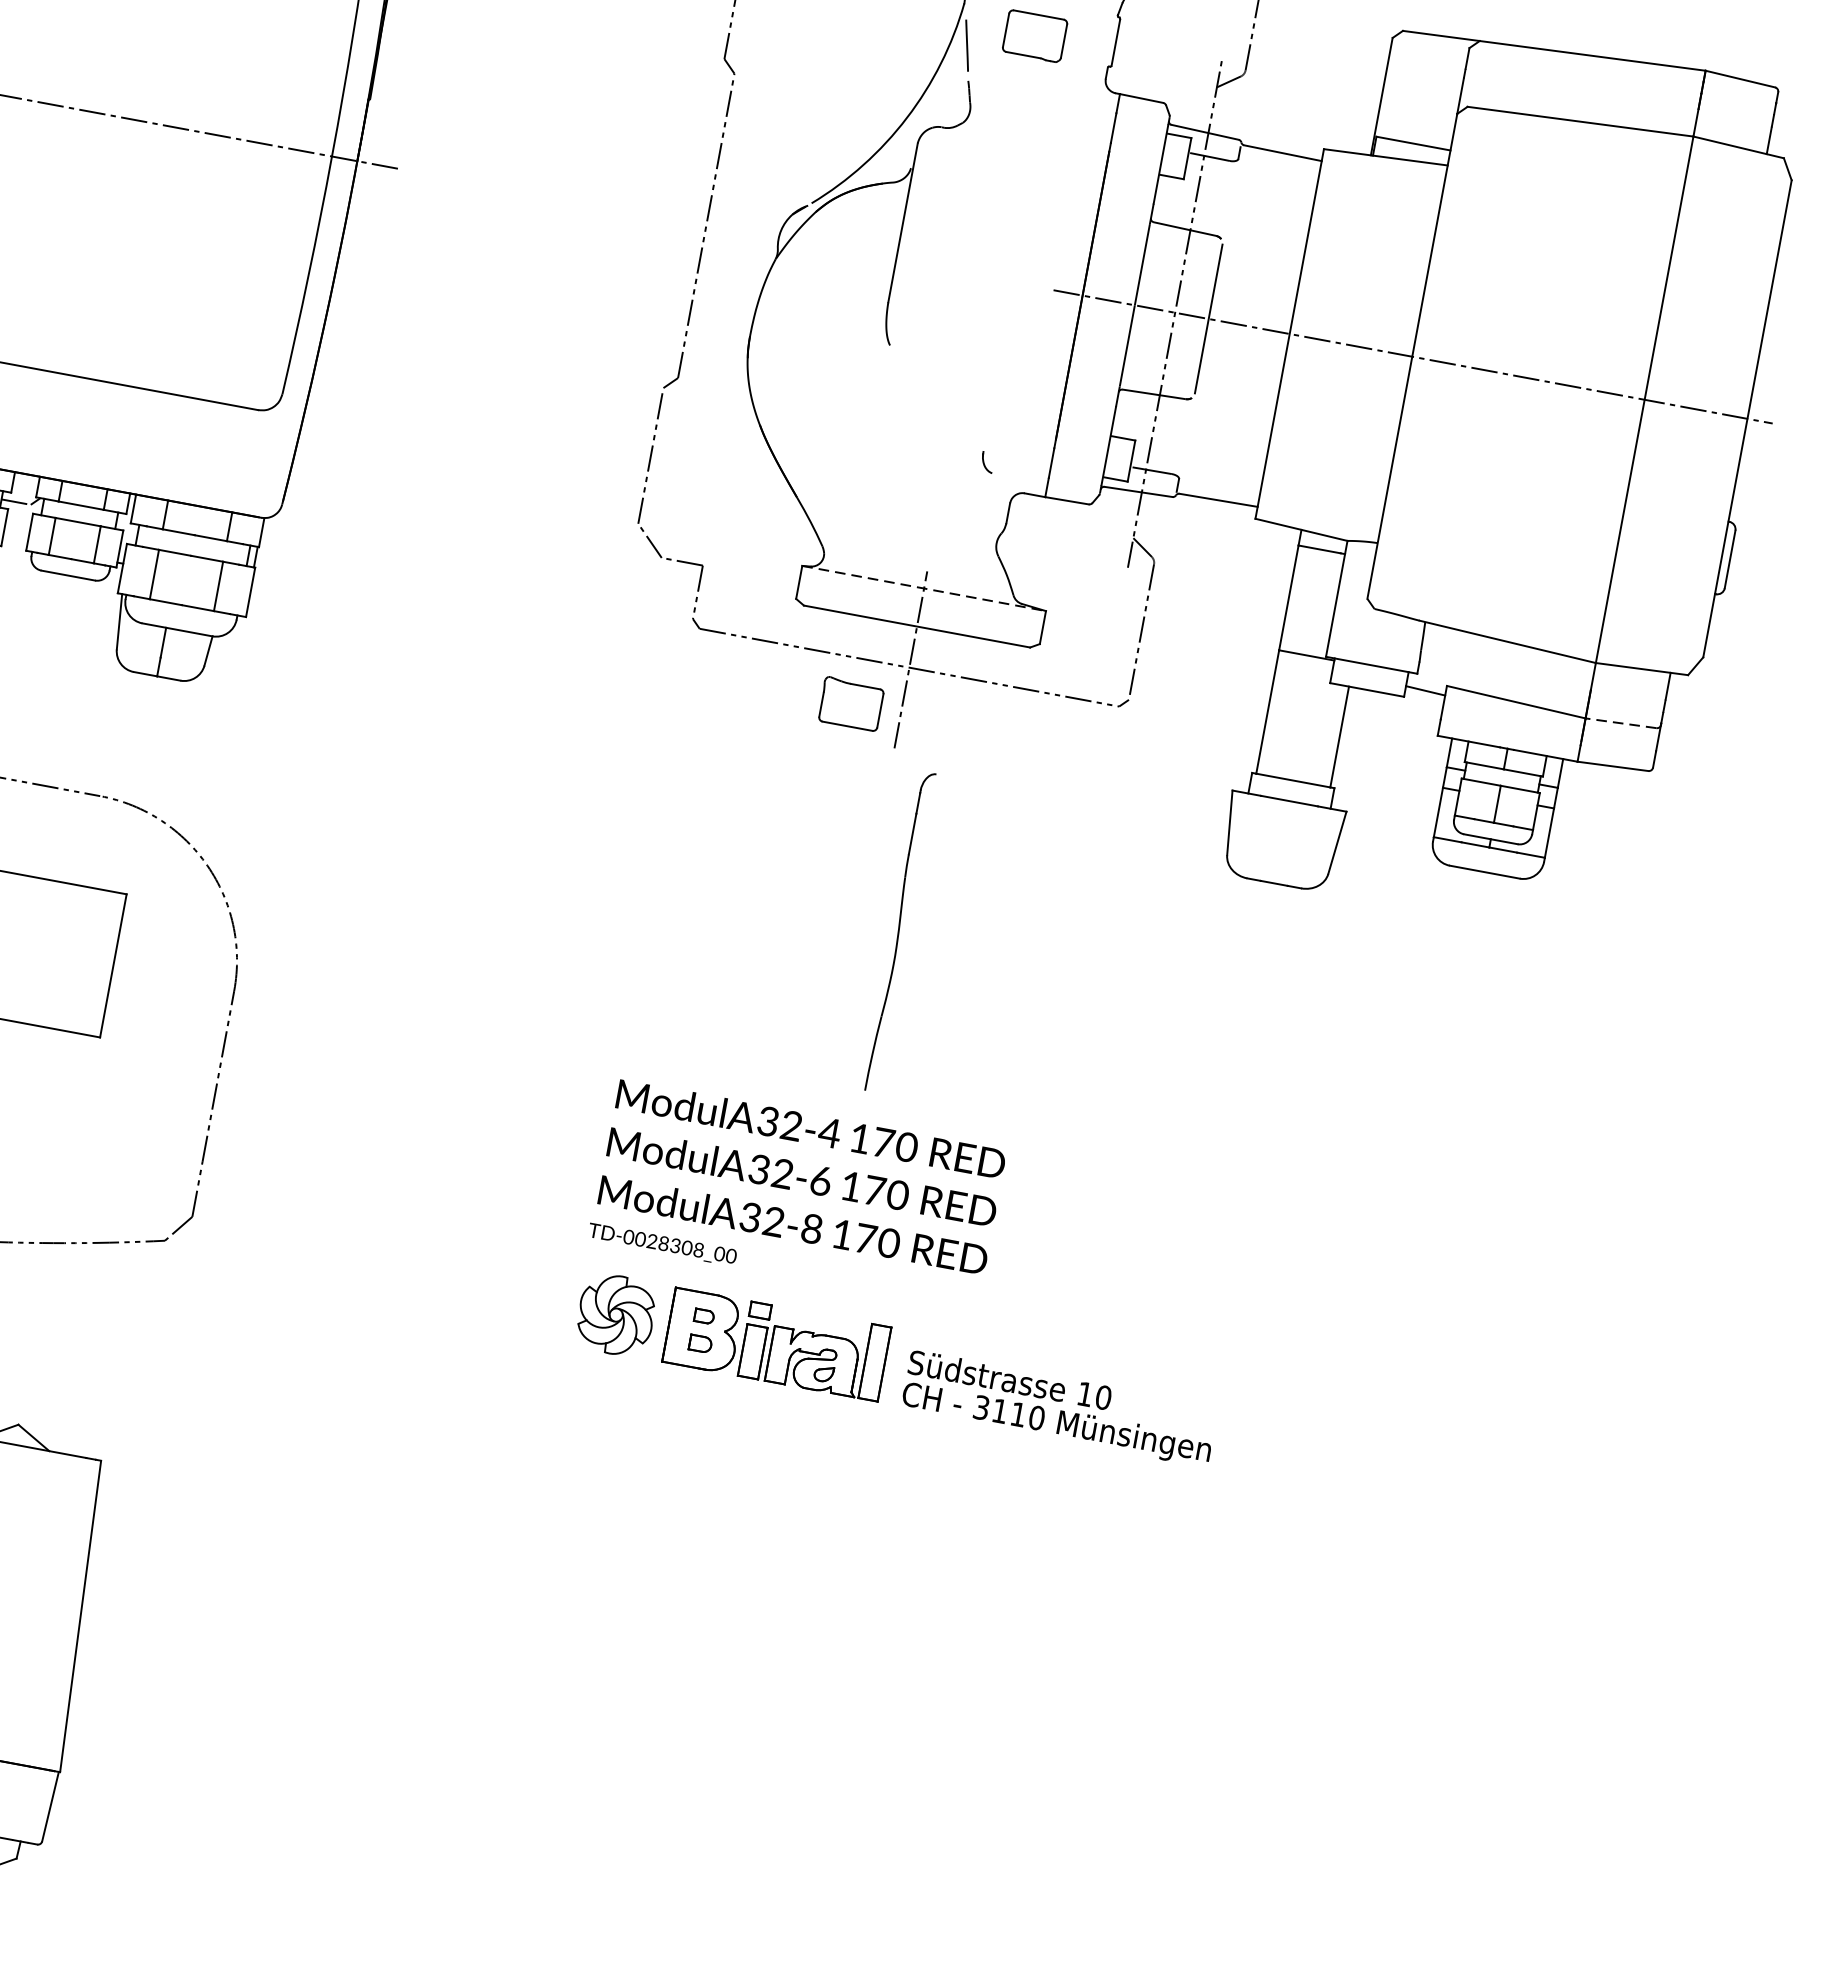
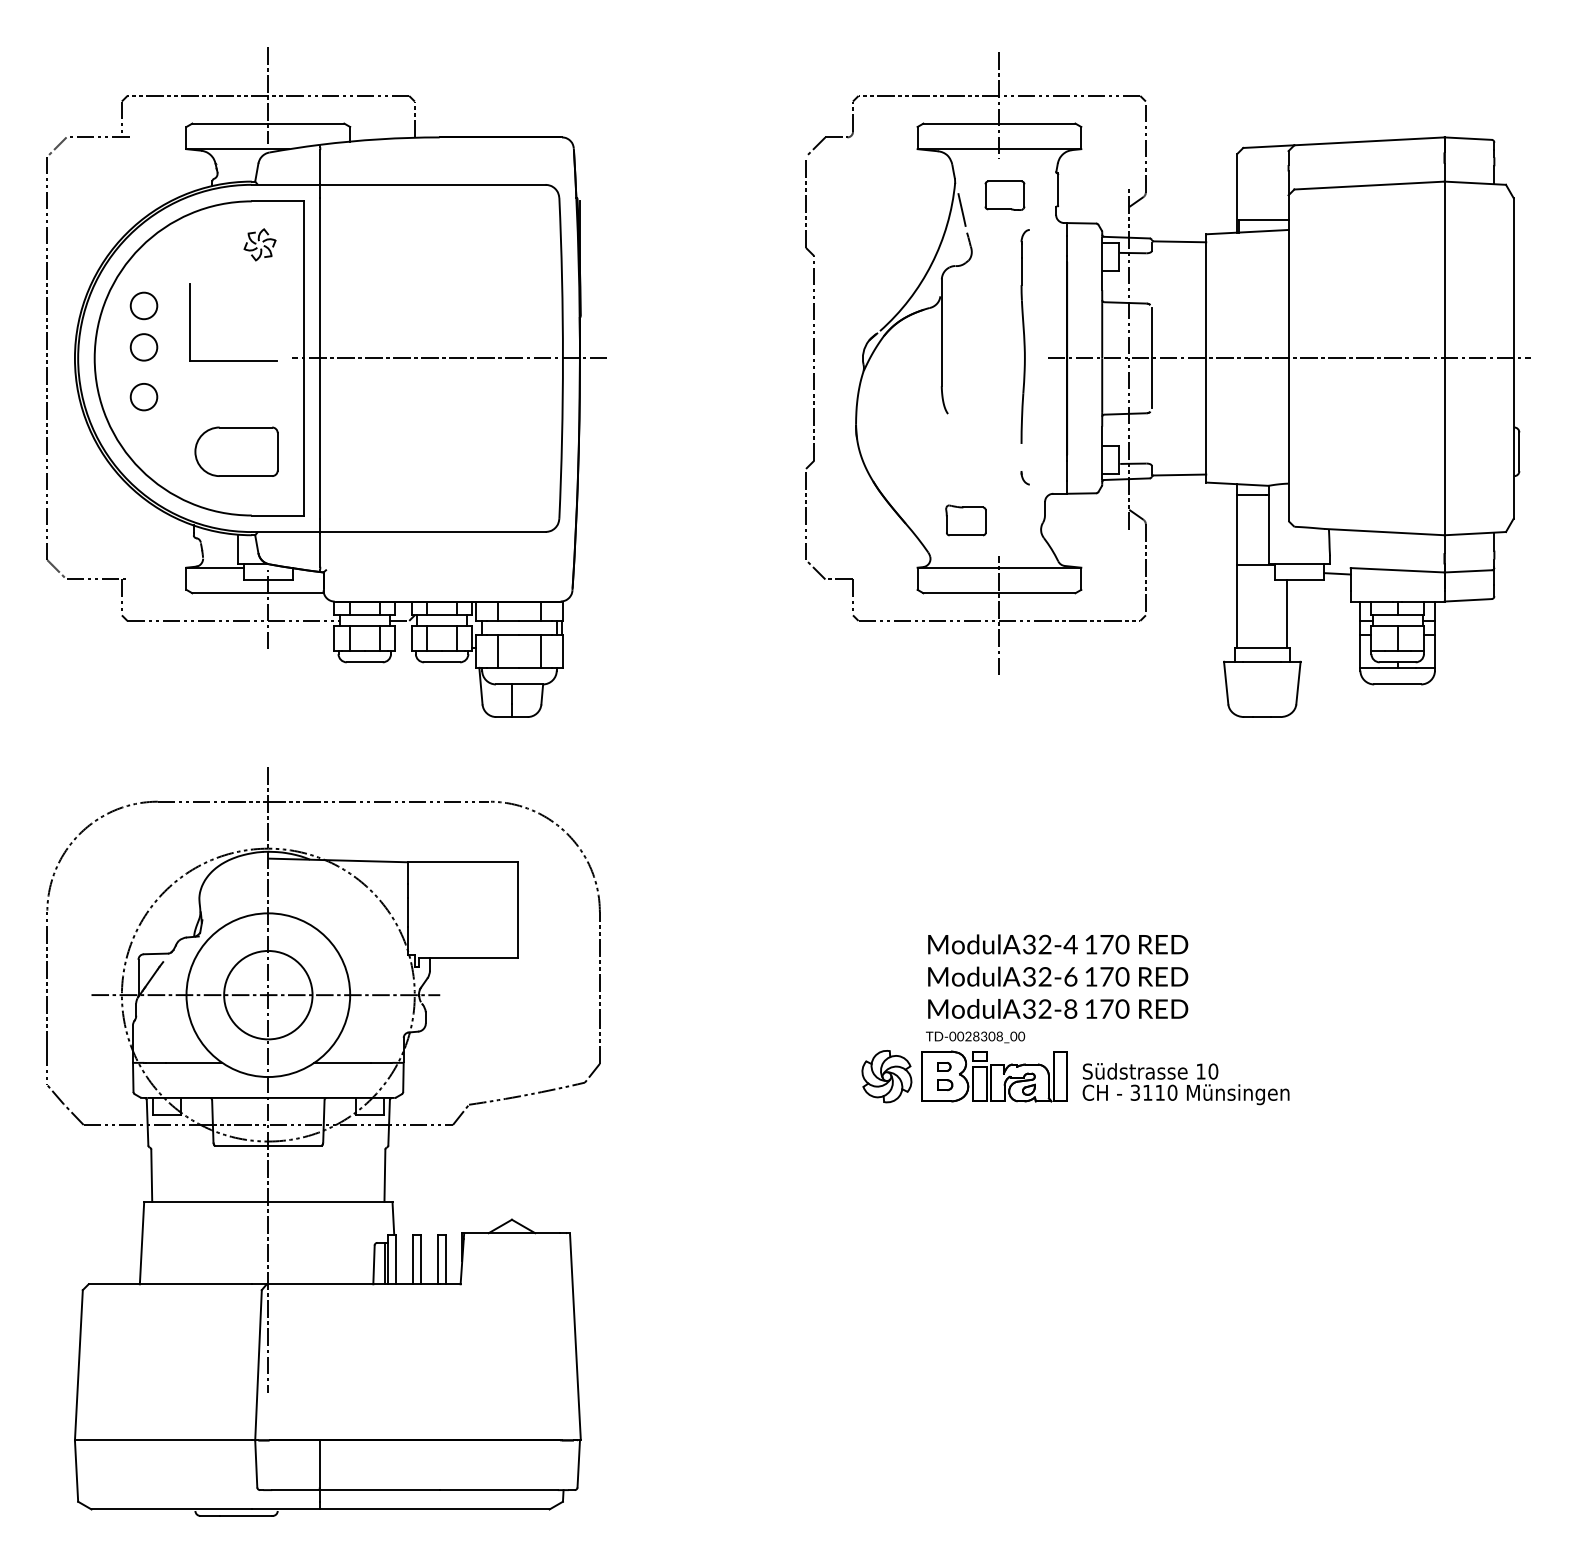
line: (924, 588) -> (999, 567), dashed -> solid
part: (850, 703) -> (965, 520), moved
line: (1621, 723) -> (1468, 571), dashed -> solid
part: (899, 931) -> (1024, 336), moved
text: (798, 1194) -> (1057, 988), moved

